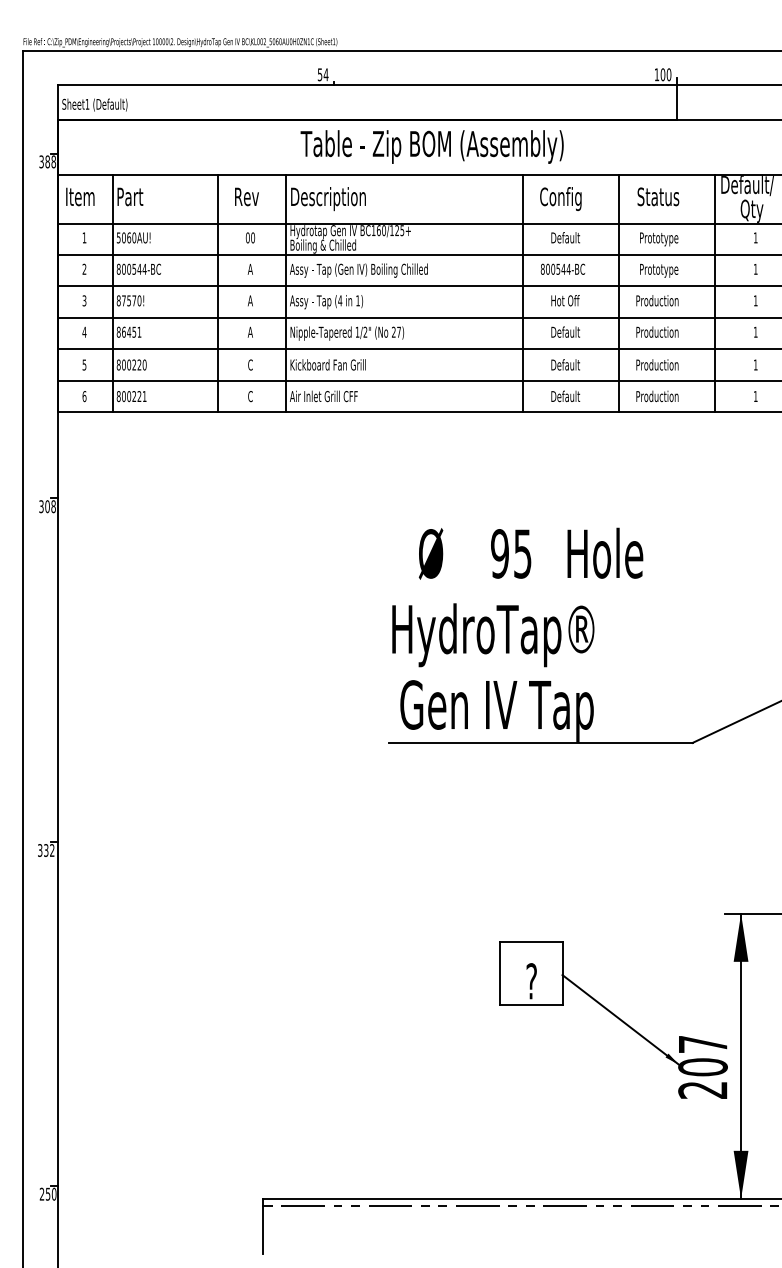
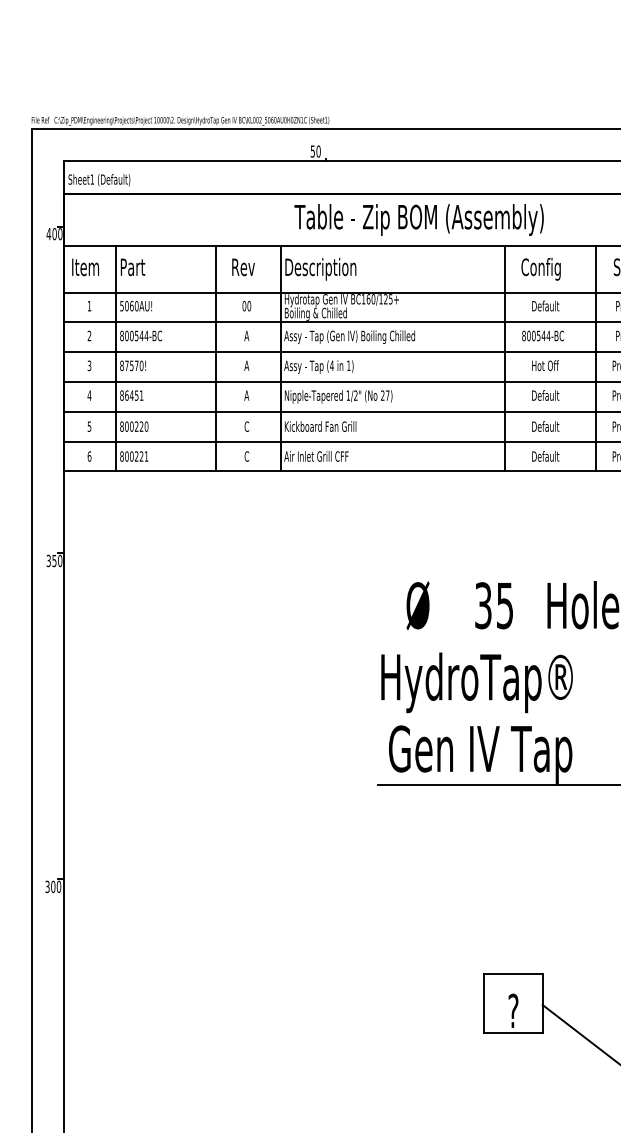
text: (325, 74) -> (317, 151), 54 -> 50
text: (47, 161) -> (54, 233), 388 -> 400
text: (50, 506) -> (57, 560), 308 -> 350
text: (499, 553) -> (482, 605), 95 -> 35
text: (49, 850) -> (56, 886), 332 -> 300

